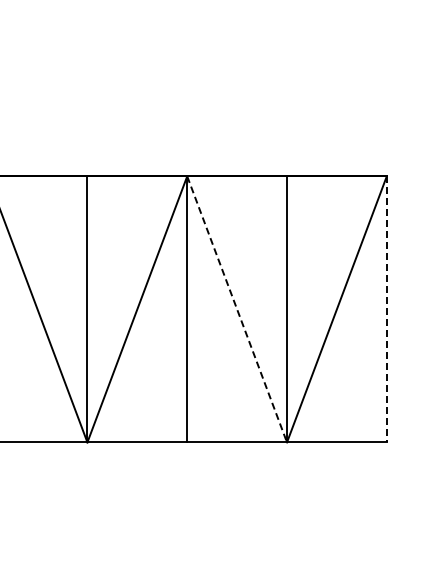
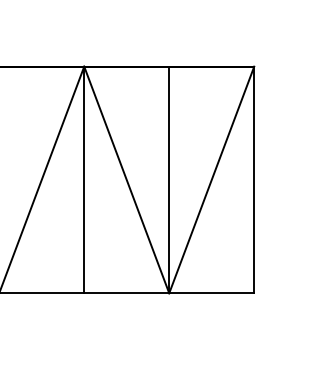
line: (237, 309) -> (127, 180), dashed -> solid
line: (386, 309) -> (253, 180), dashed -> solid

